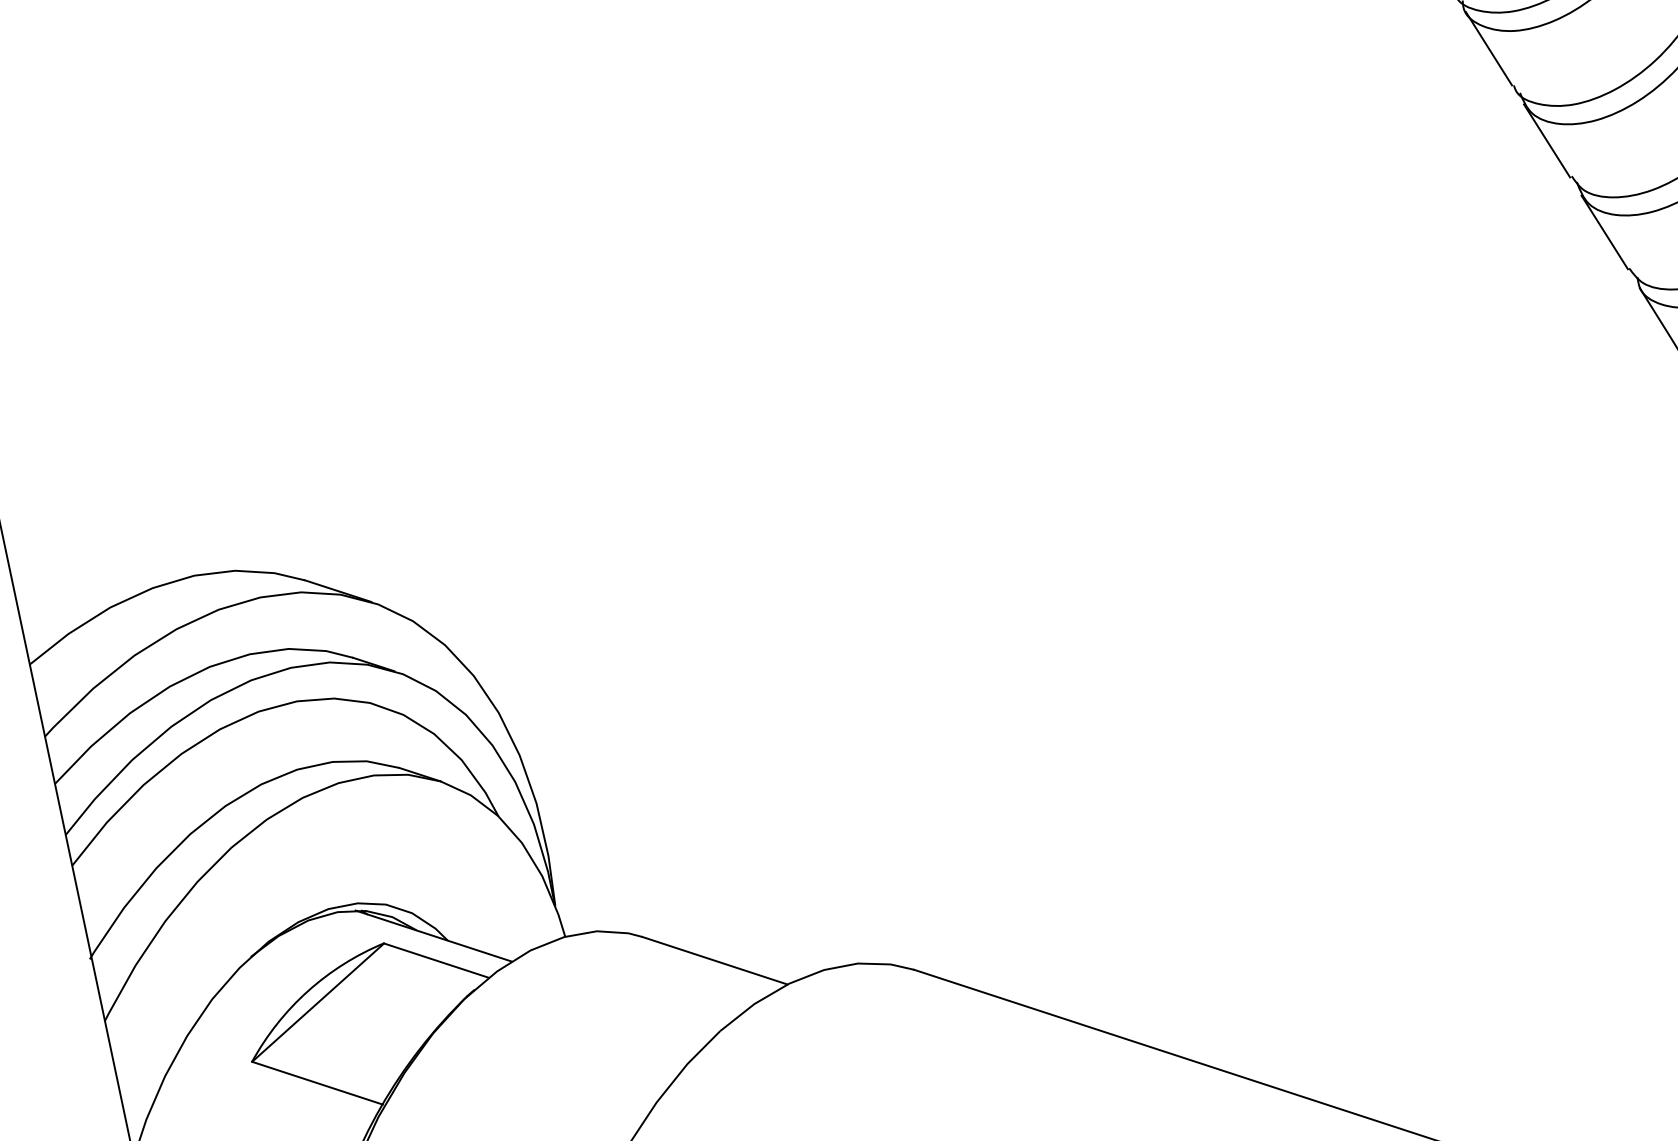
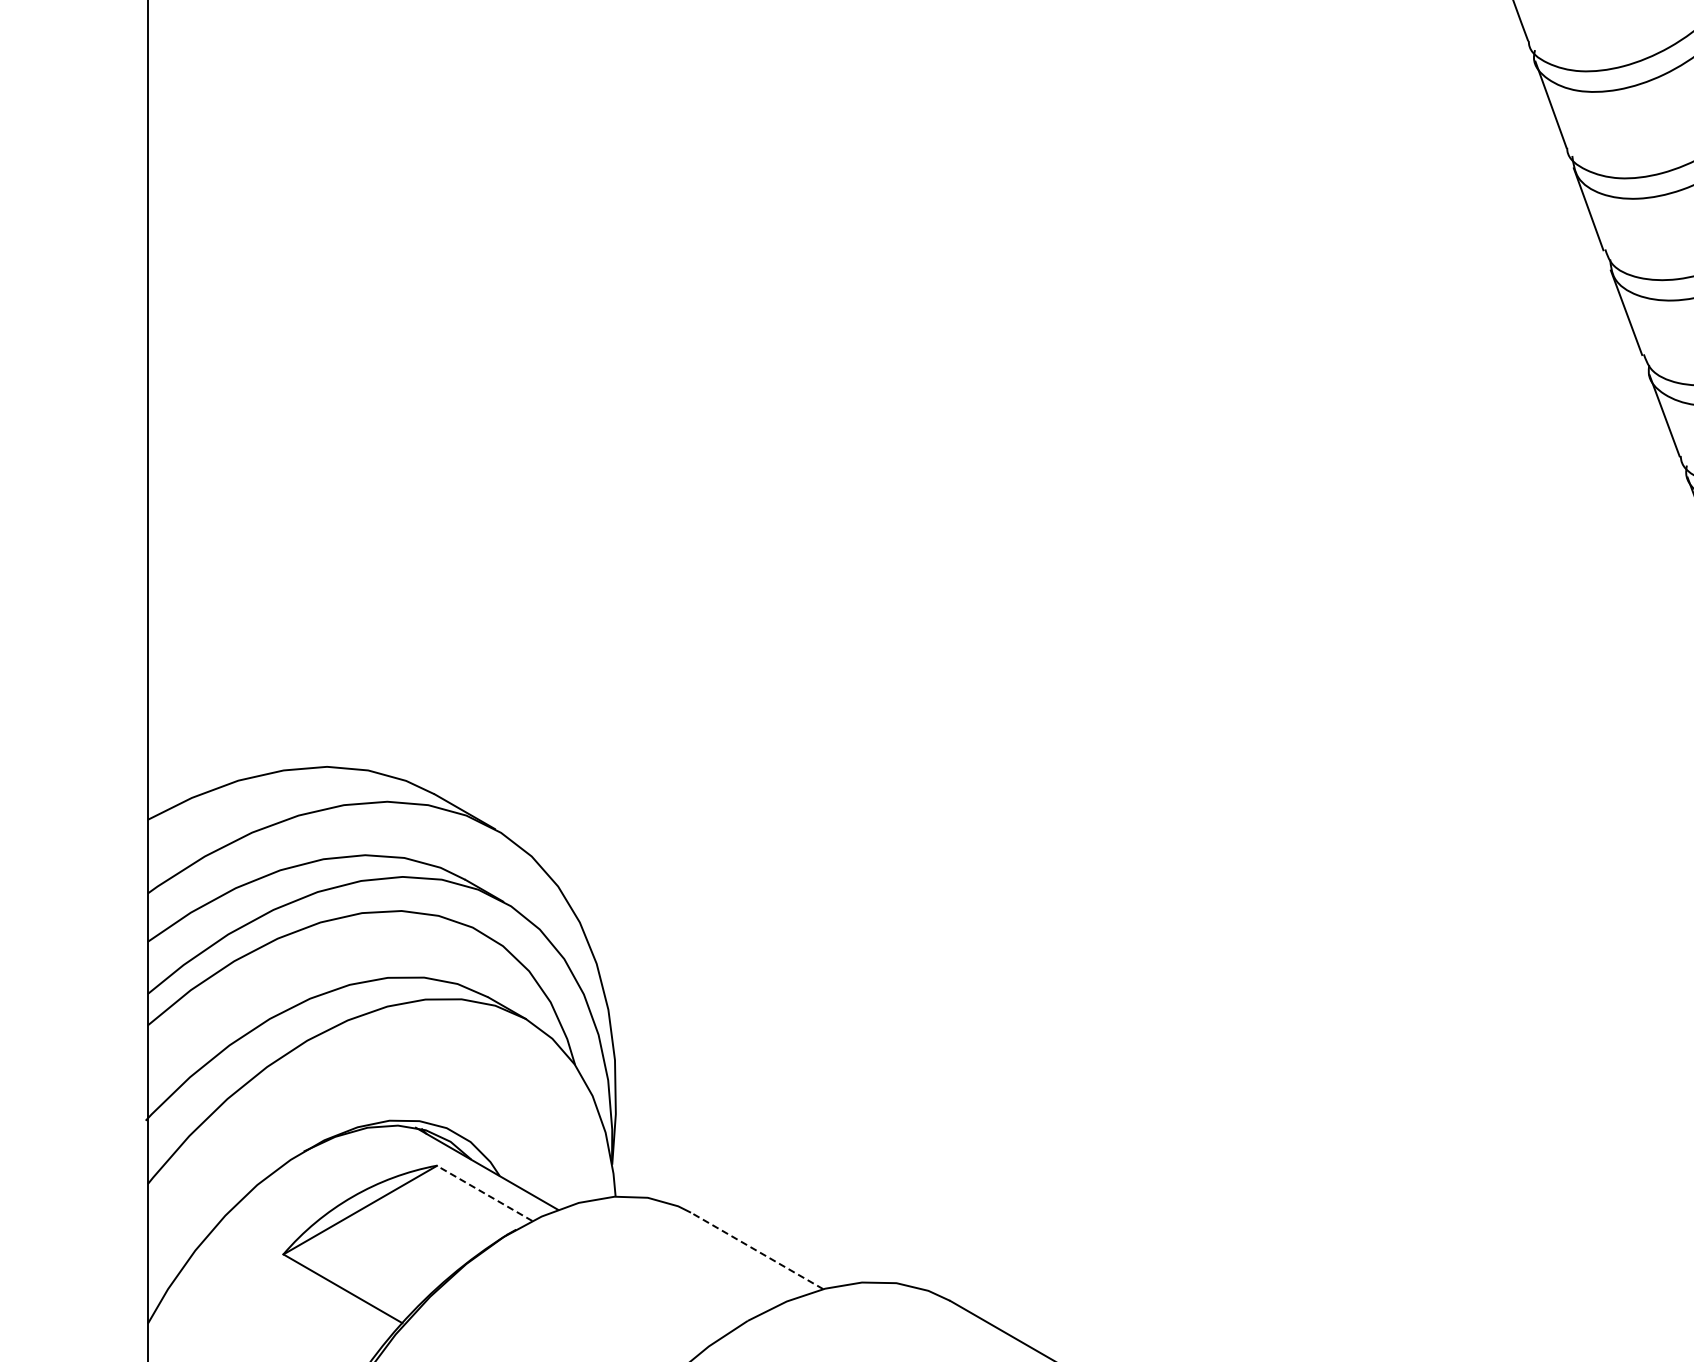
line: (436, 960) -> (484, 1193), solid -> dashed
line: (714, 960) -> (756, 1250), solid -> dashed

